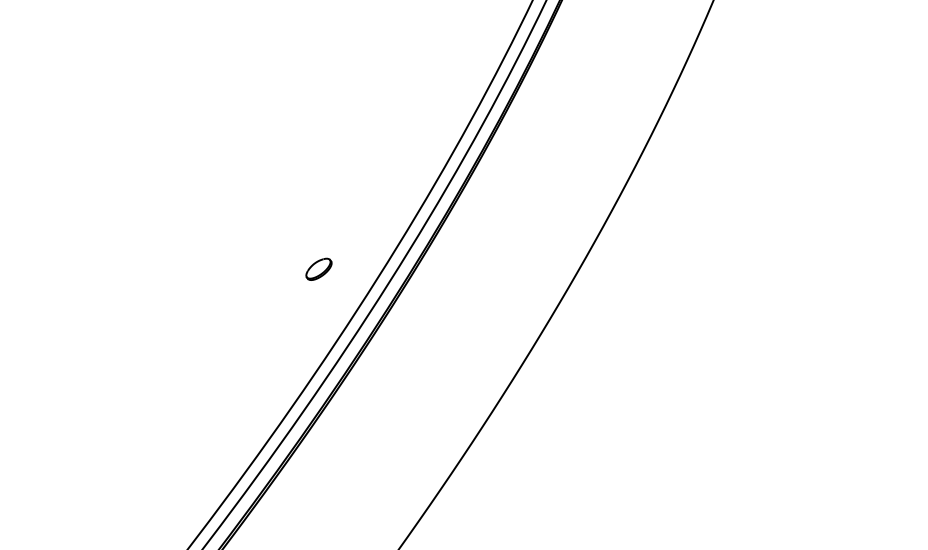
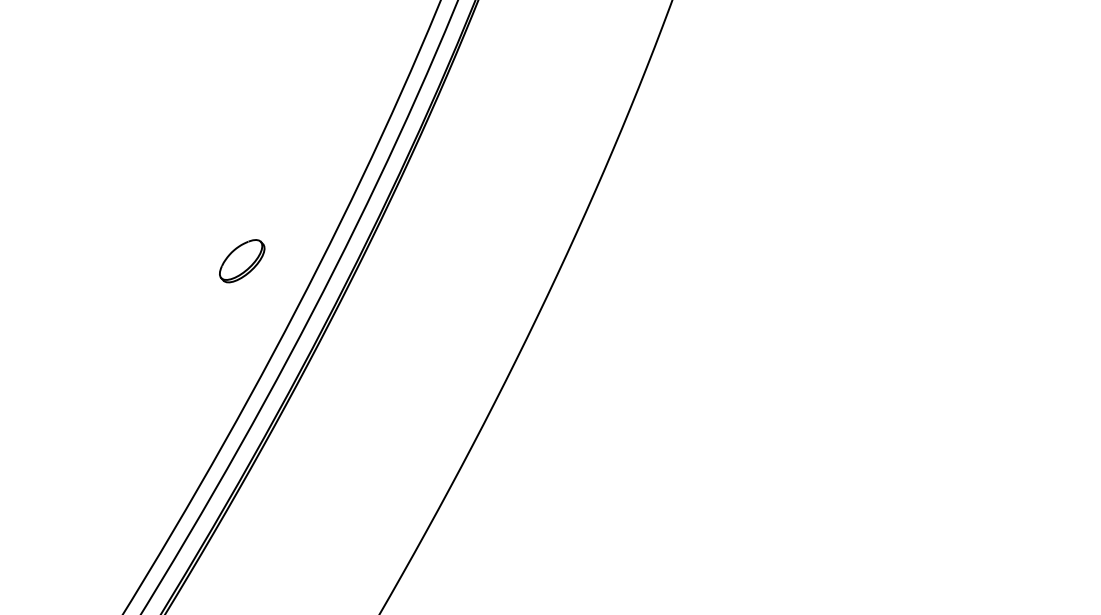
part: (318, 269) -> (241, 261), size x1.43

